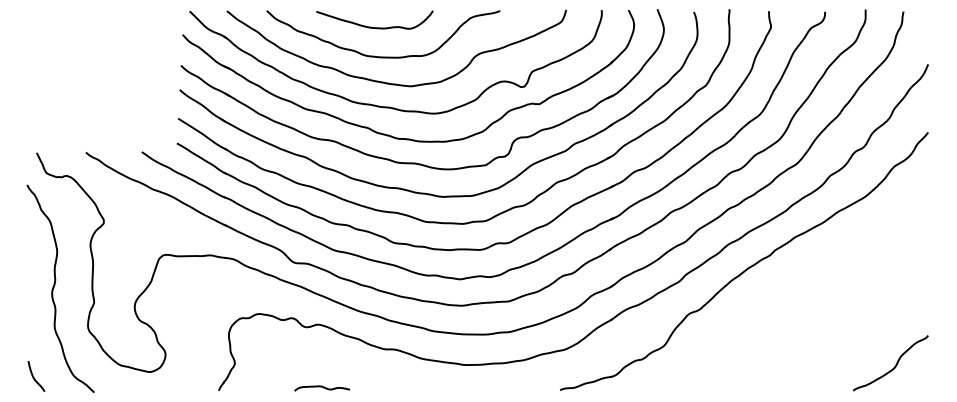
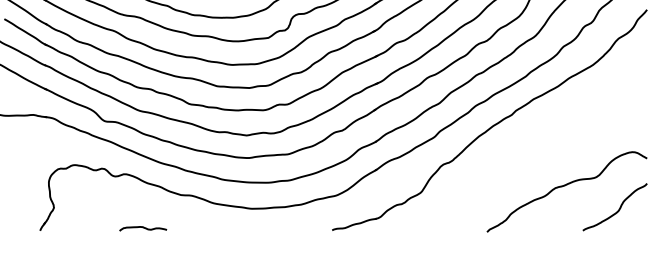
curve: (833, 338) -> (566, 186), added
curve: (322, 387) -> (143, 227), moved

